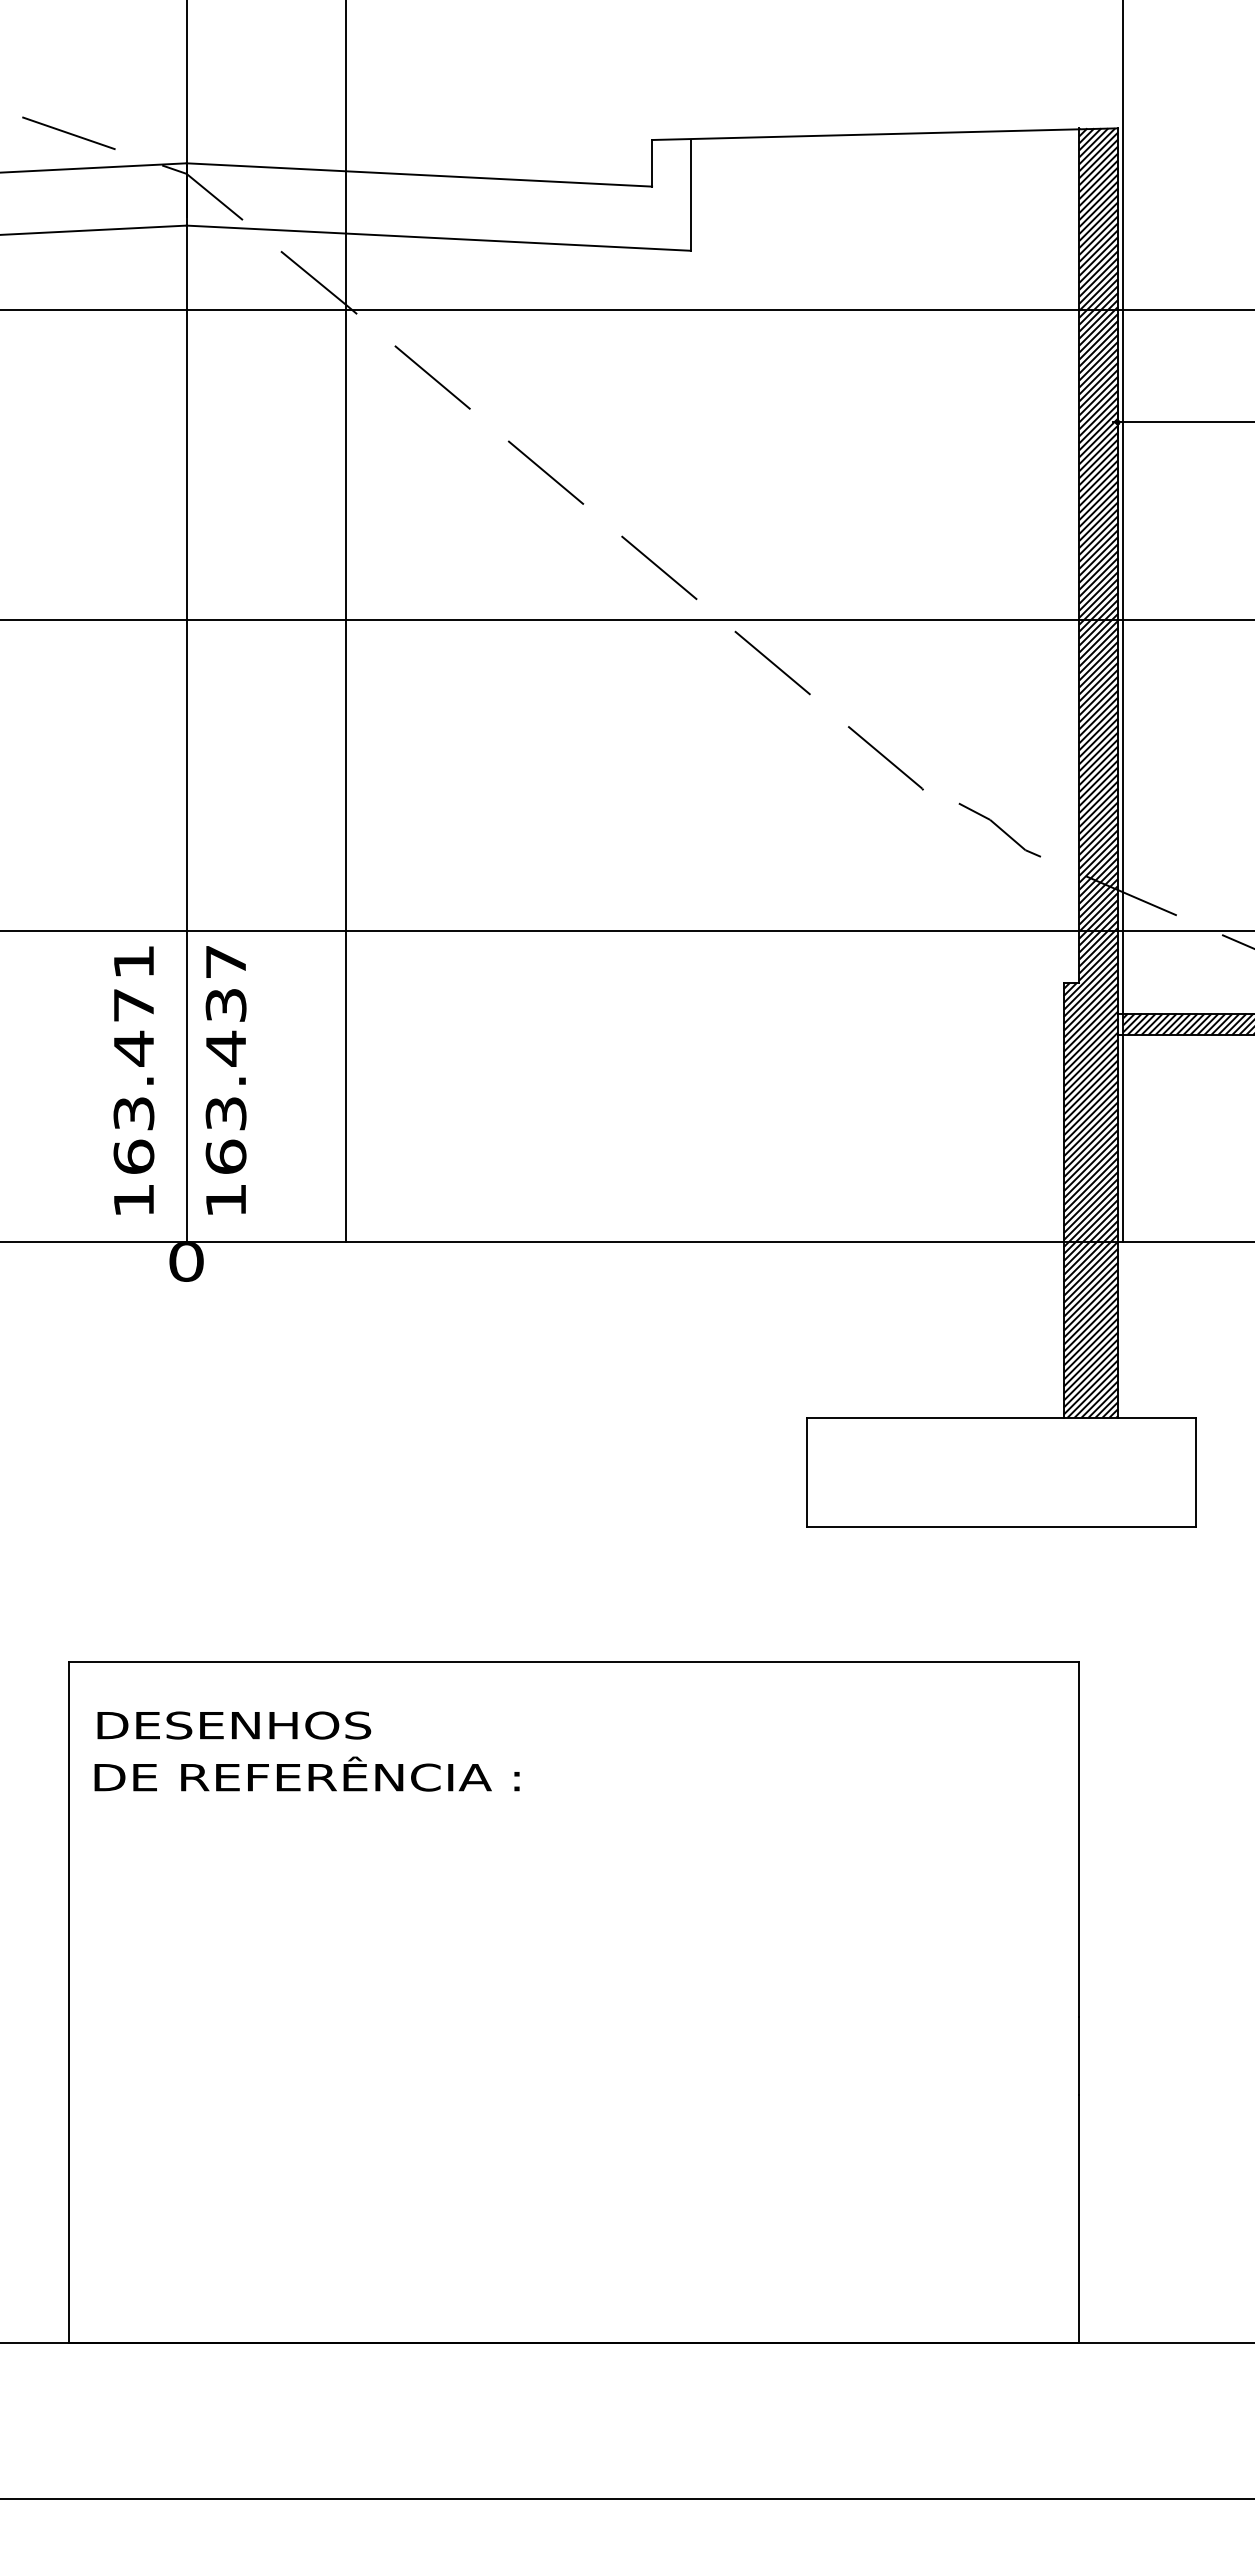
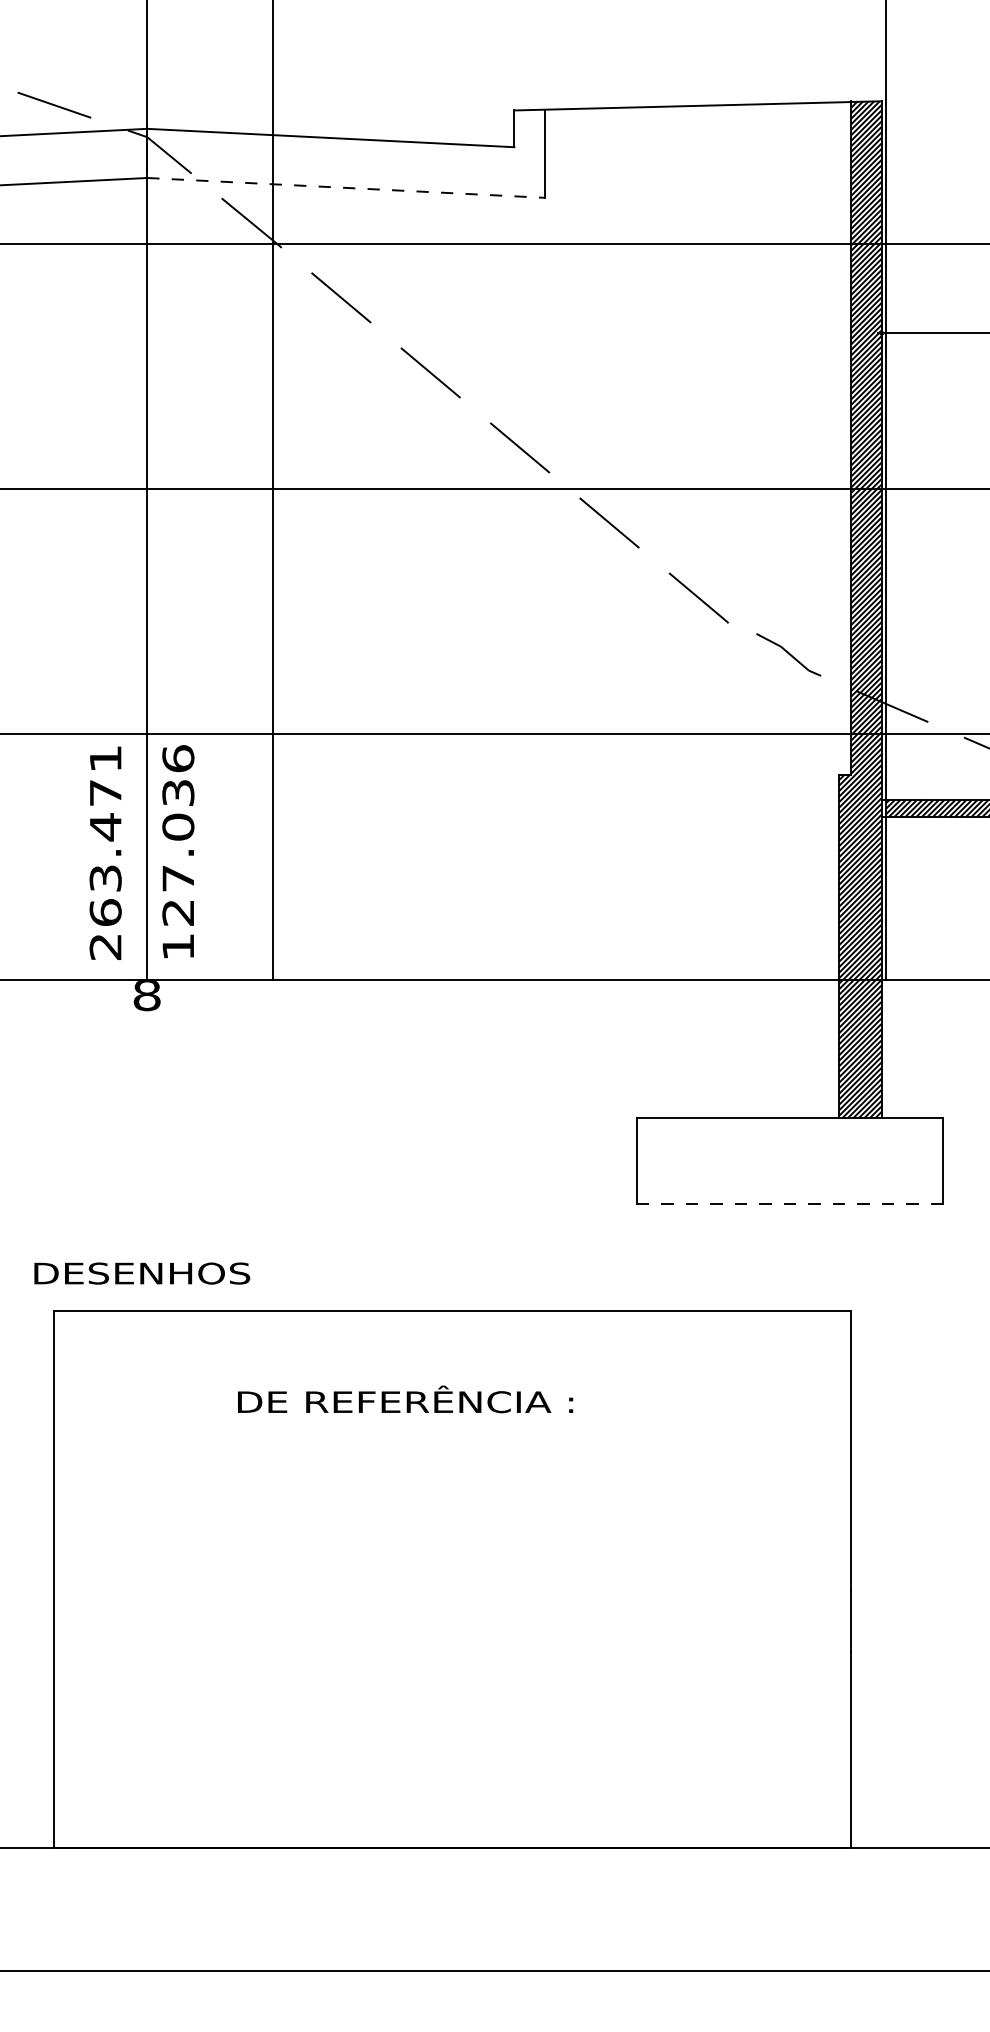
line: (439, 238) -> (346, 188), solid -> dashed
text: (225, 1058) -> (177, 834), 163.437 -> 127.036
text: (133, 1201) -> (105, 947), 163.471 -> 263.471
text: (186, 1262) -> (147, 995), 0 -> 8
line: (1001, 1526) -> (790, 1204), solid -> dashed
text: (234, 1725) -> (142, 1273), moved
text: (306, 1773) -> (405, 1398), moved

